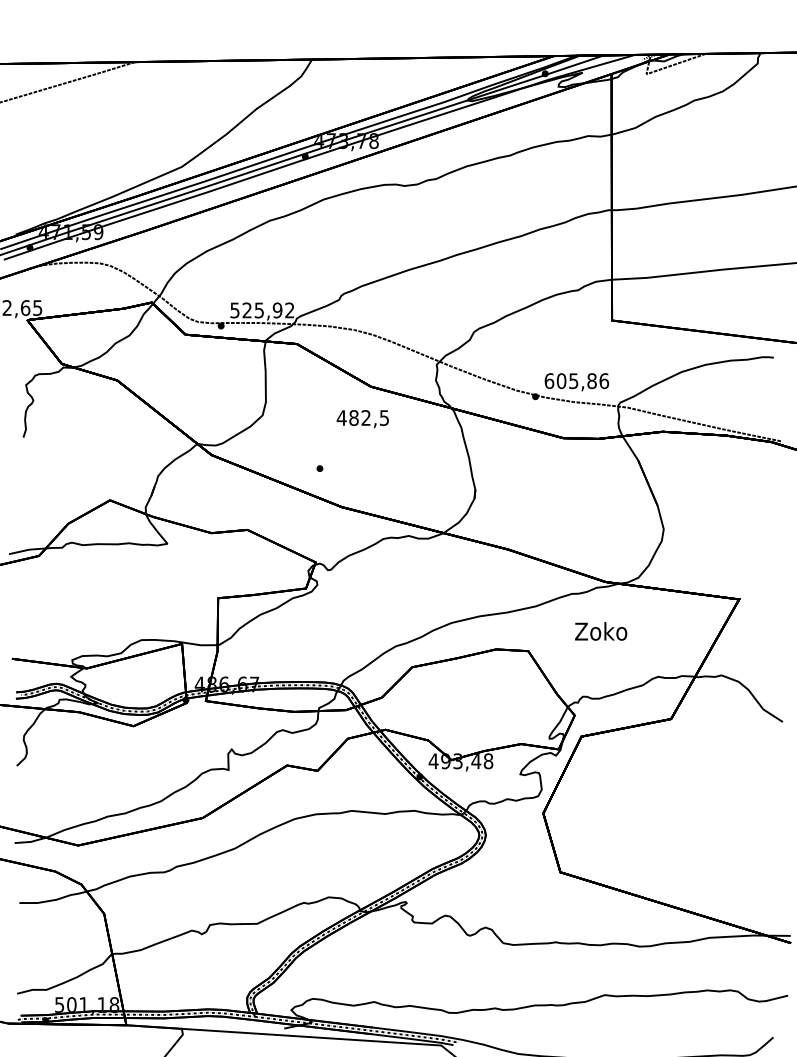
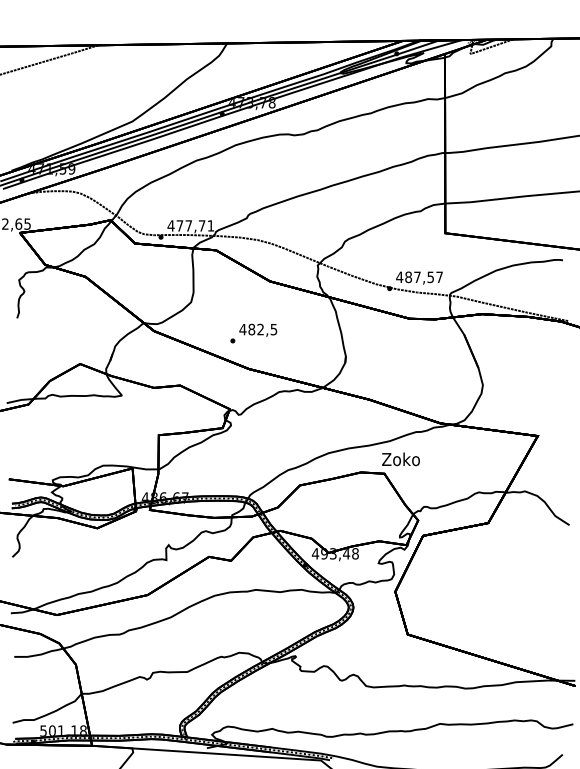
text: (262, 310) -> (191, 225), 525,92 -> 477,71
text: (576, 381) -> (419, 277), 605,86 -> 487,57
text: (362, 419) -> (257, 330), moved
text: (601, 631) -> (401, 459), moved

